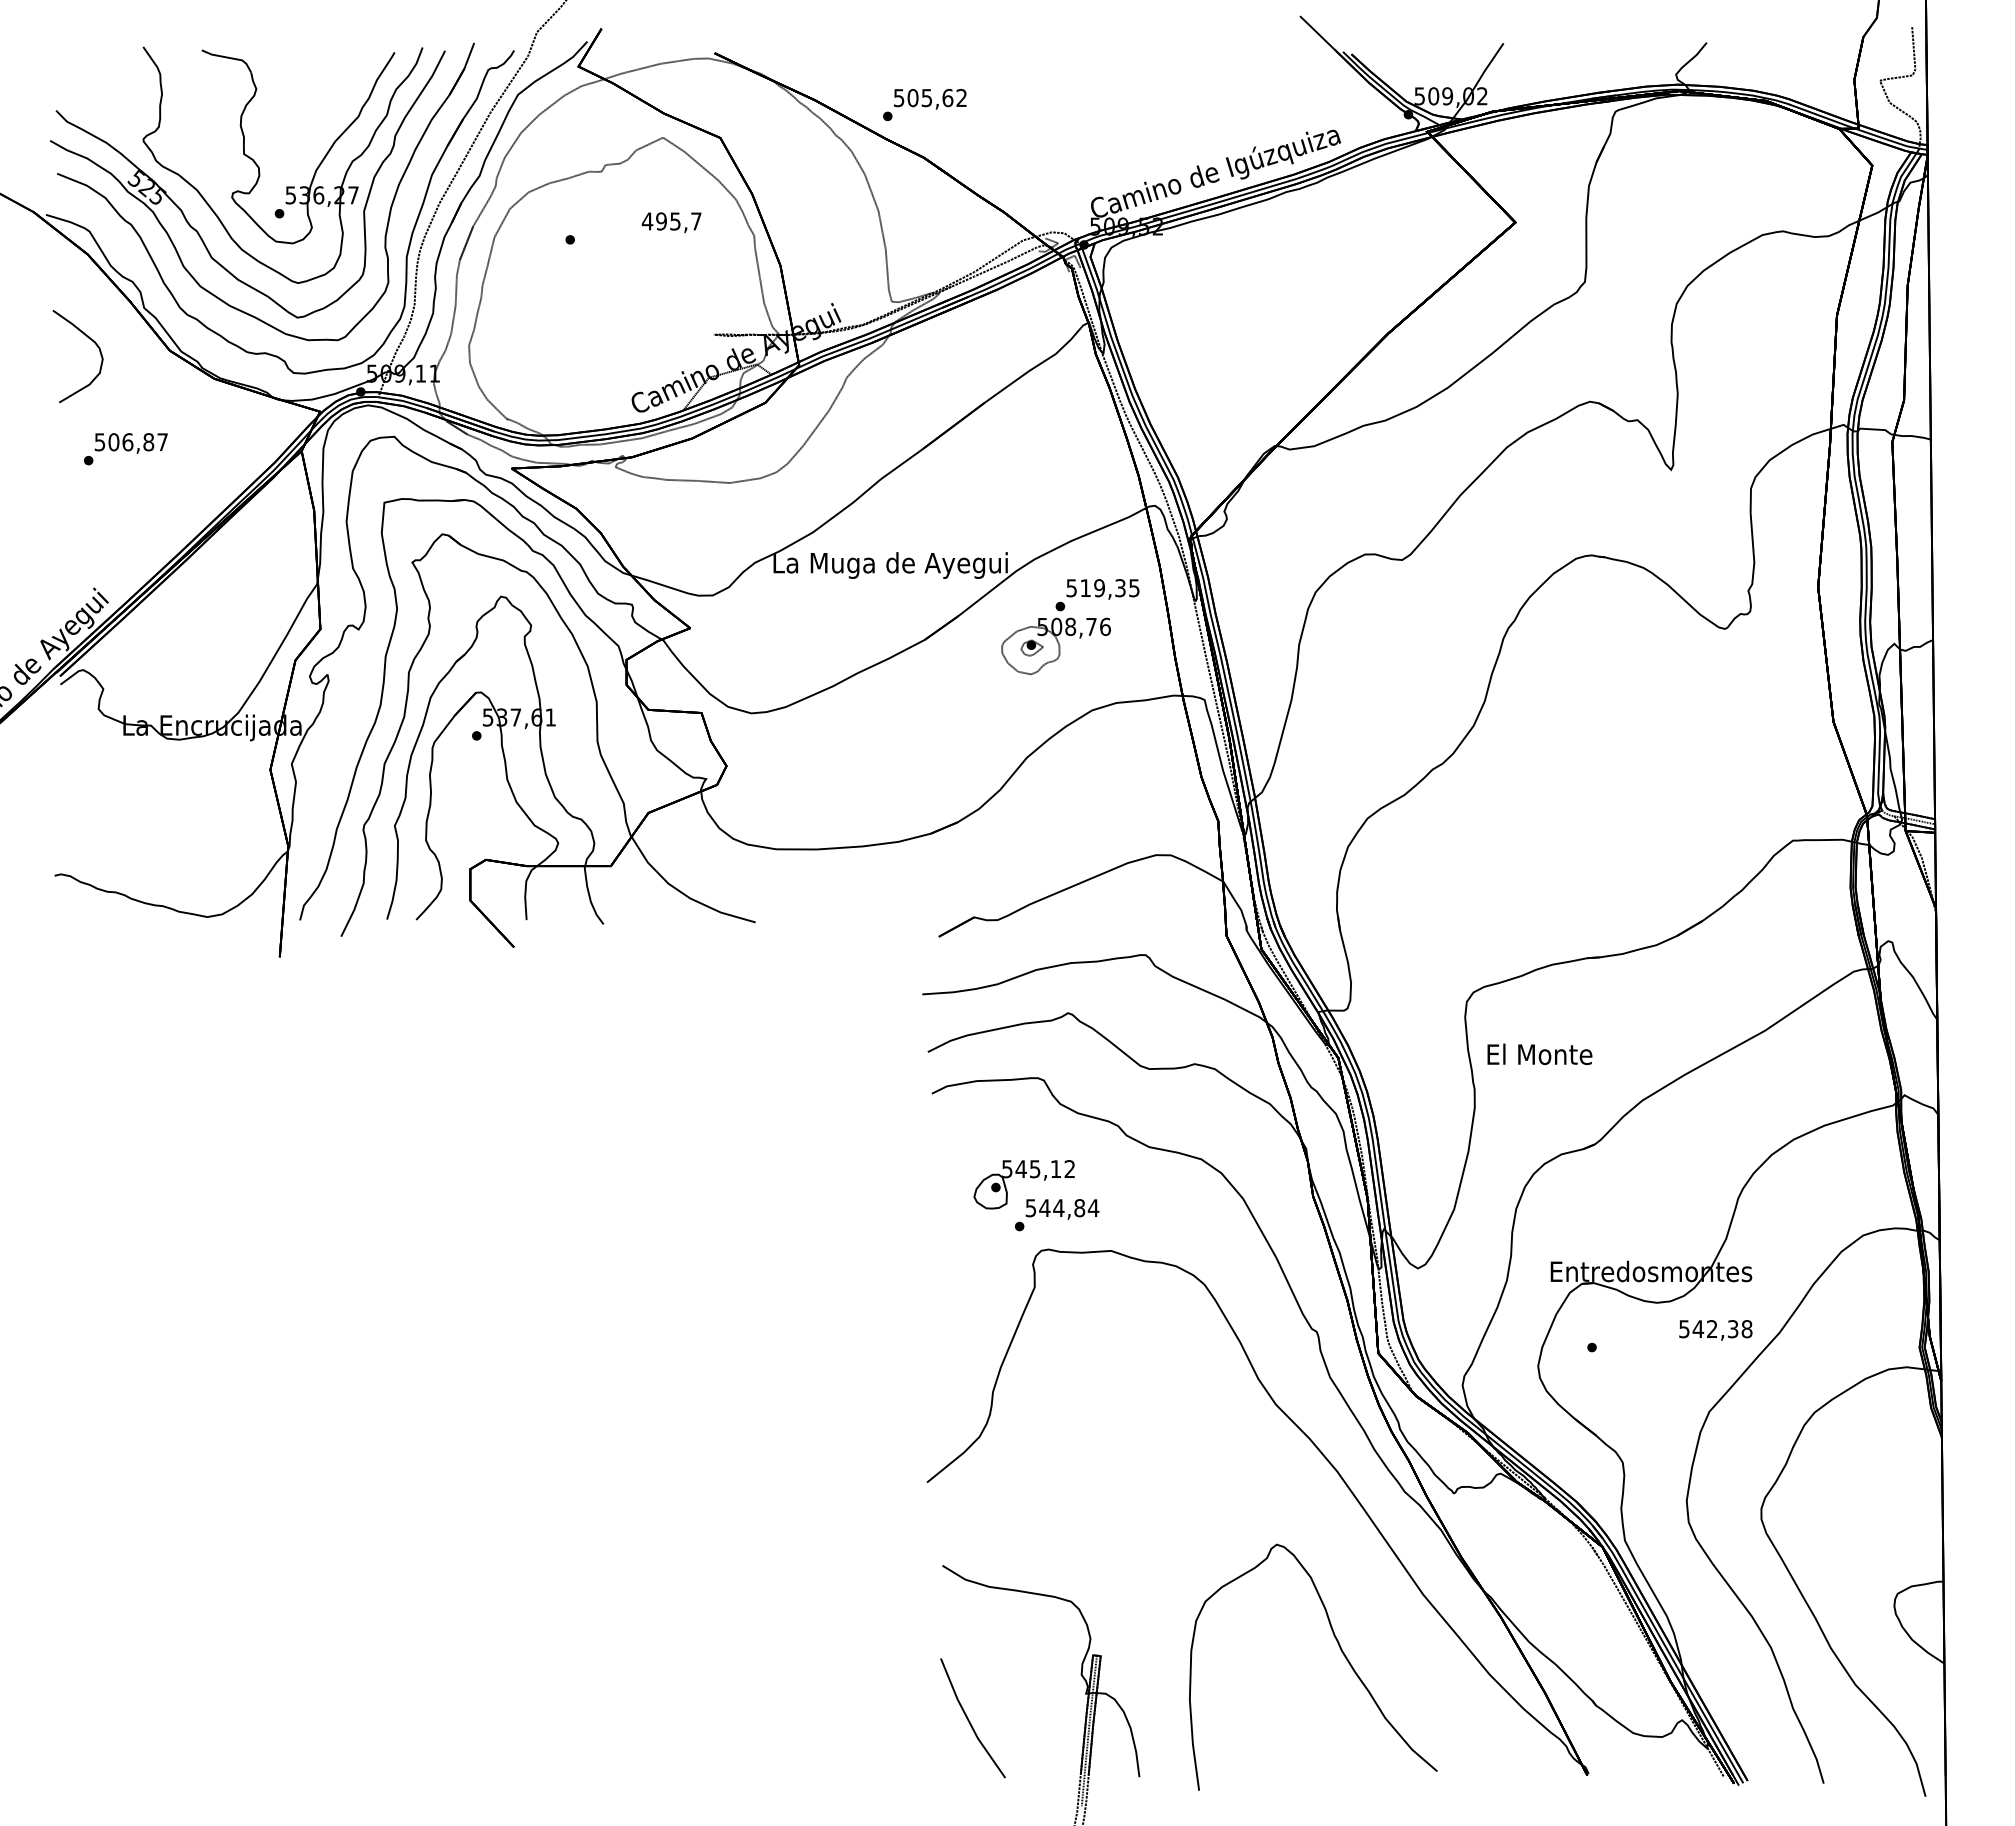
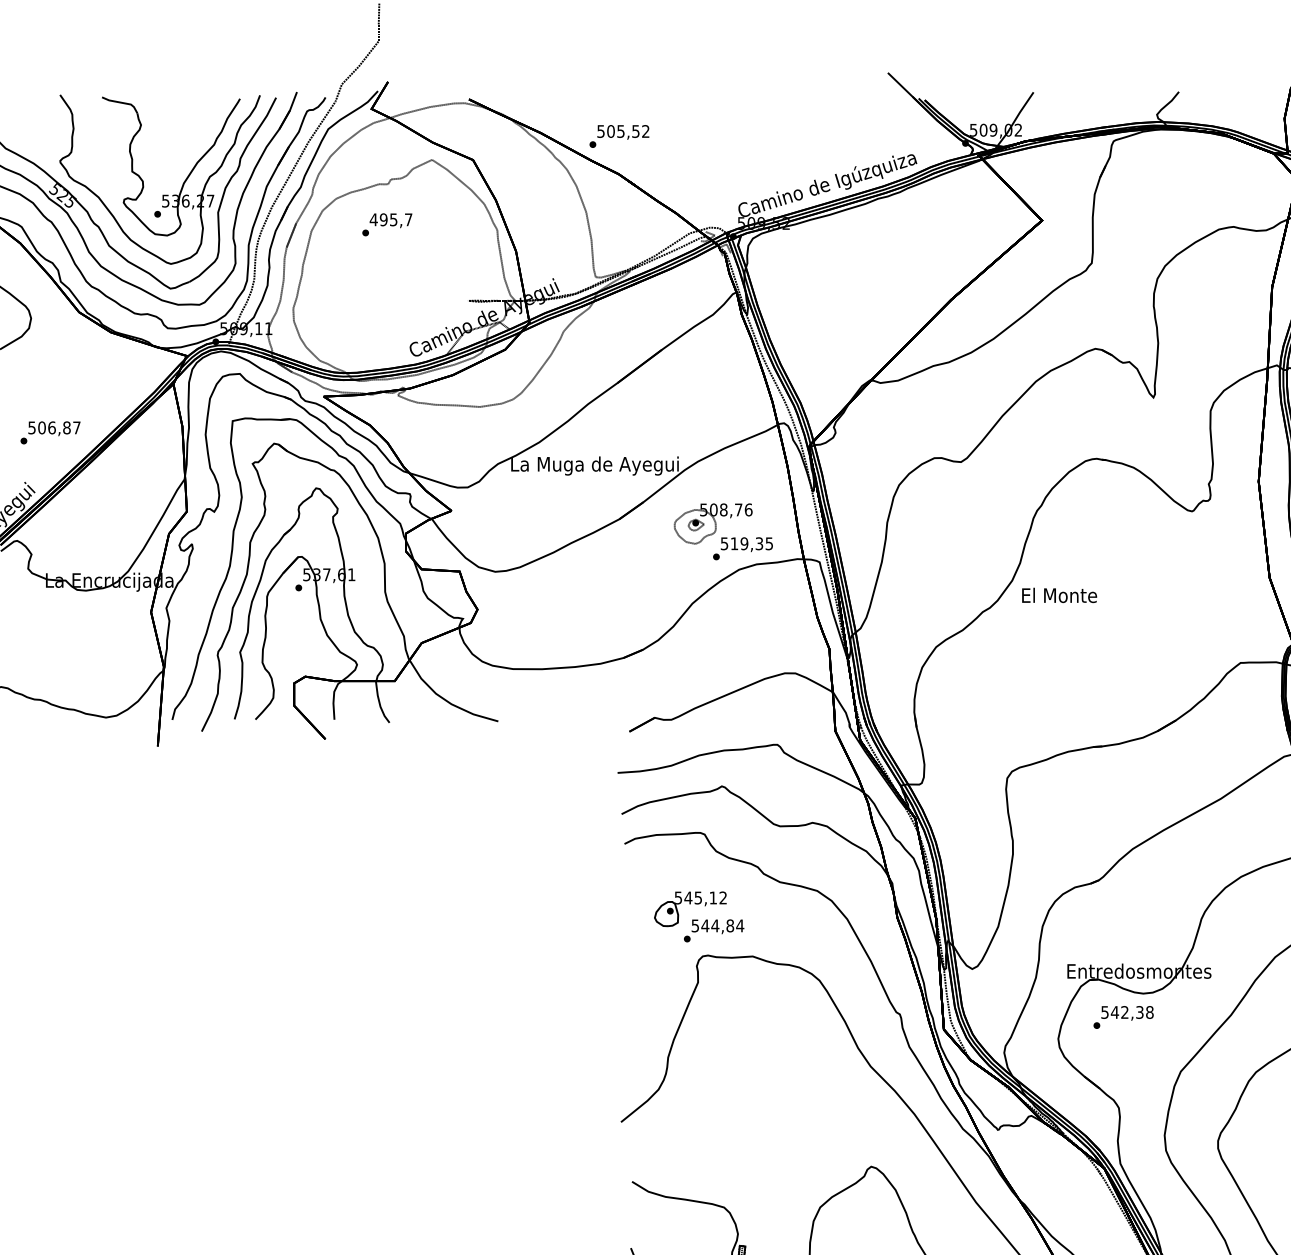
text: (947, 97) -> (635, 131), 505,62 -> 505,52
text: (671, 222) -> (390, 220), moved
text: (125, 449) -> (50, 433), moved
text: (1097, 595) -> (742, 549), moved
text: (1539, 1053) -> (1059, 594), moved
text: (1715, 1330) -> (1127, 1013), moved

